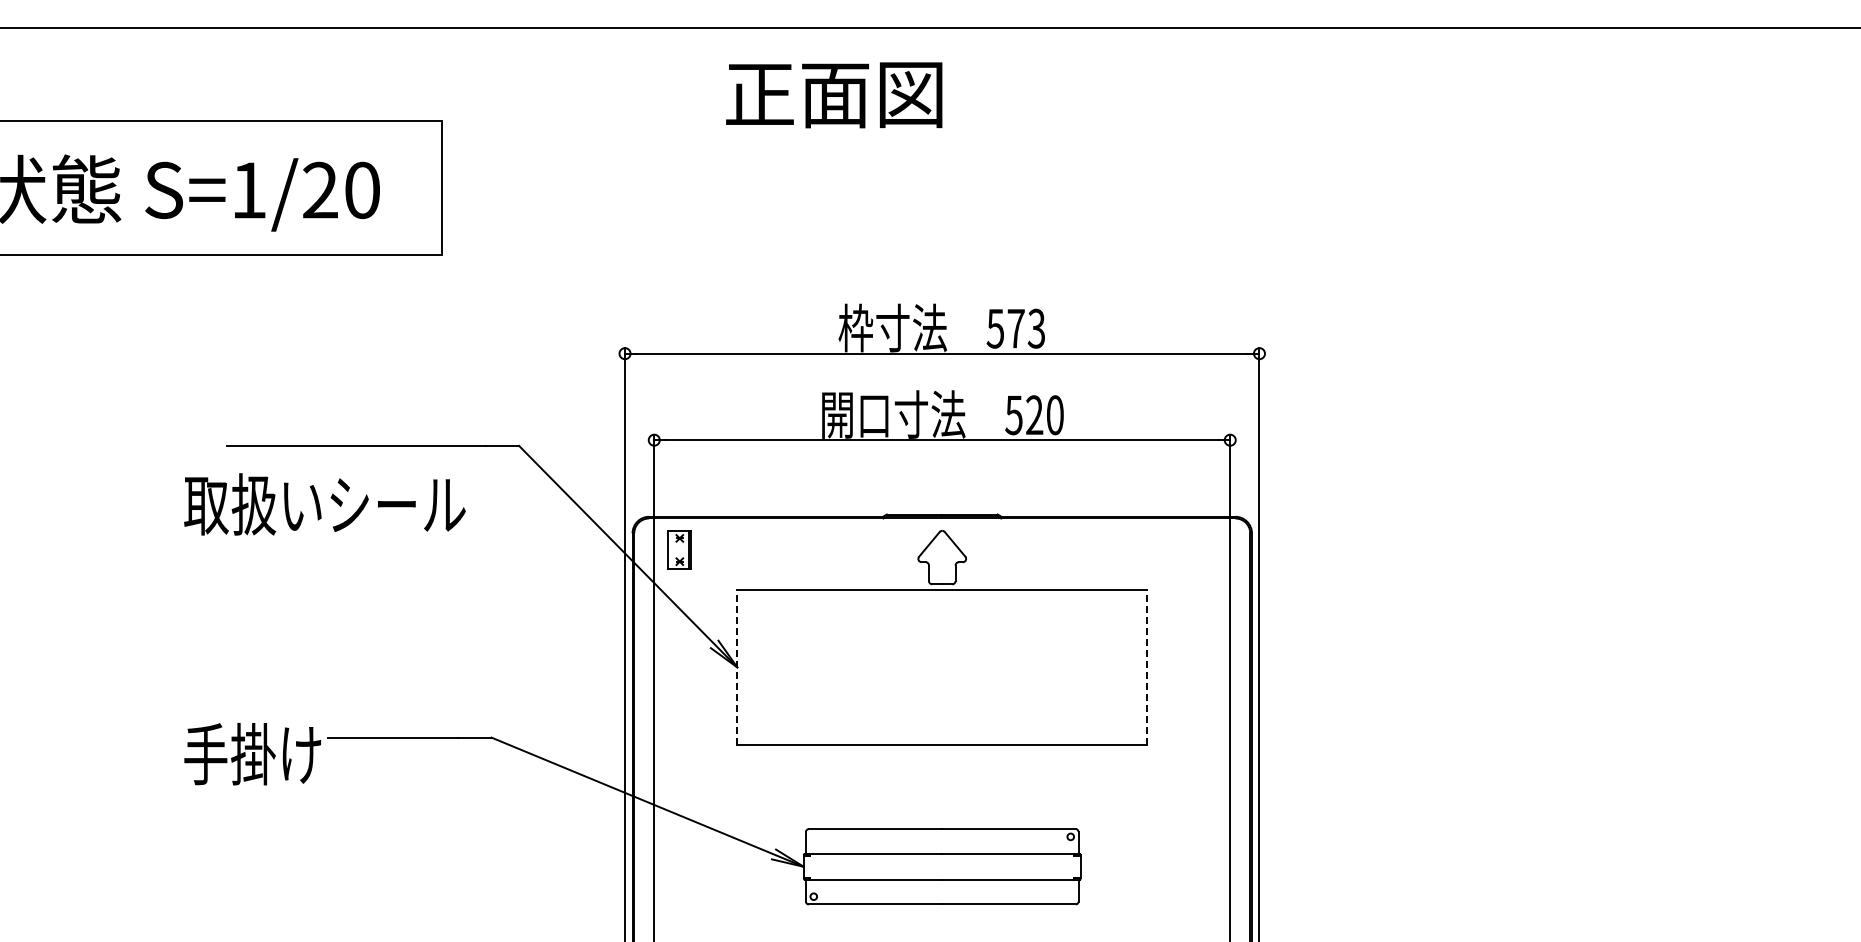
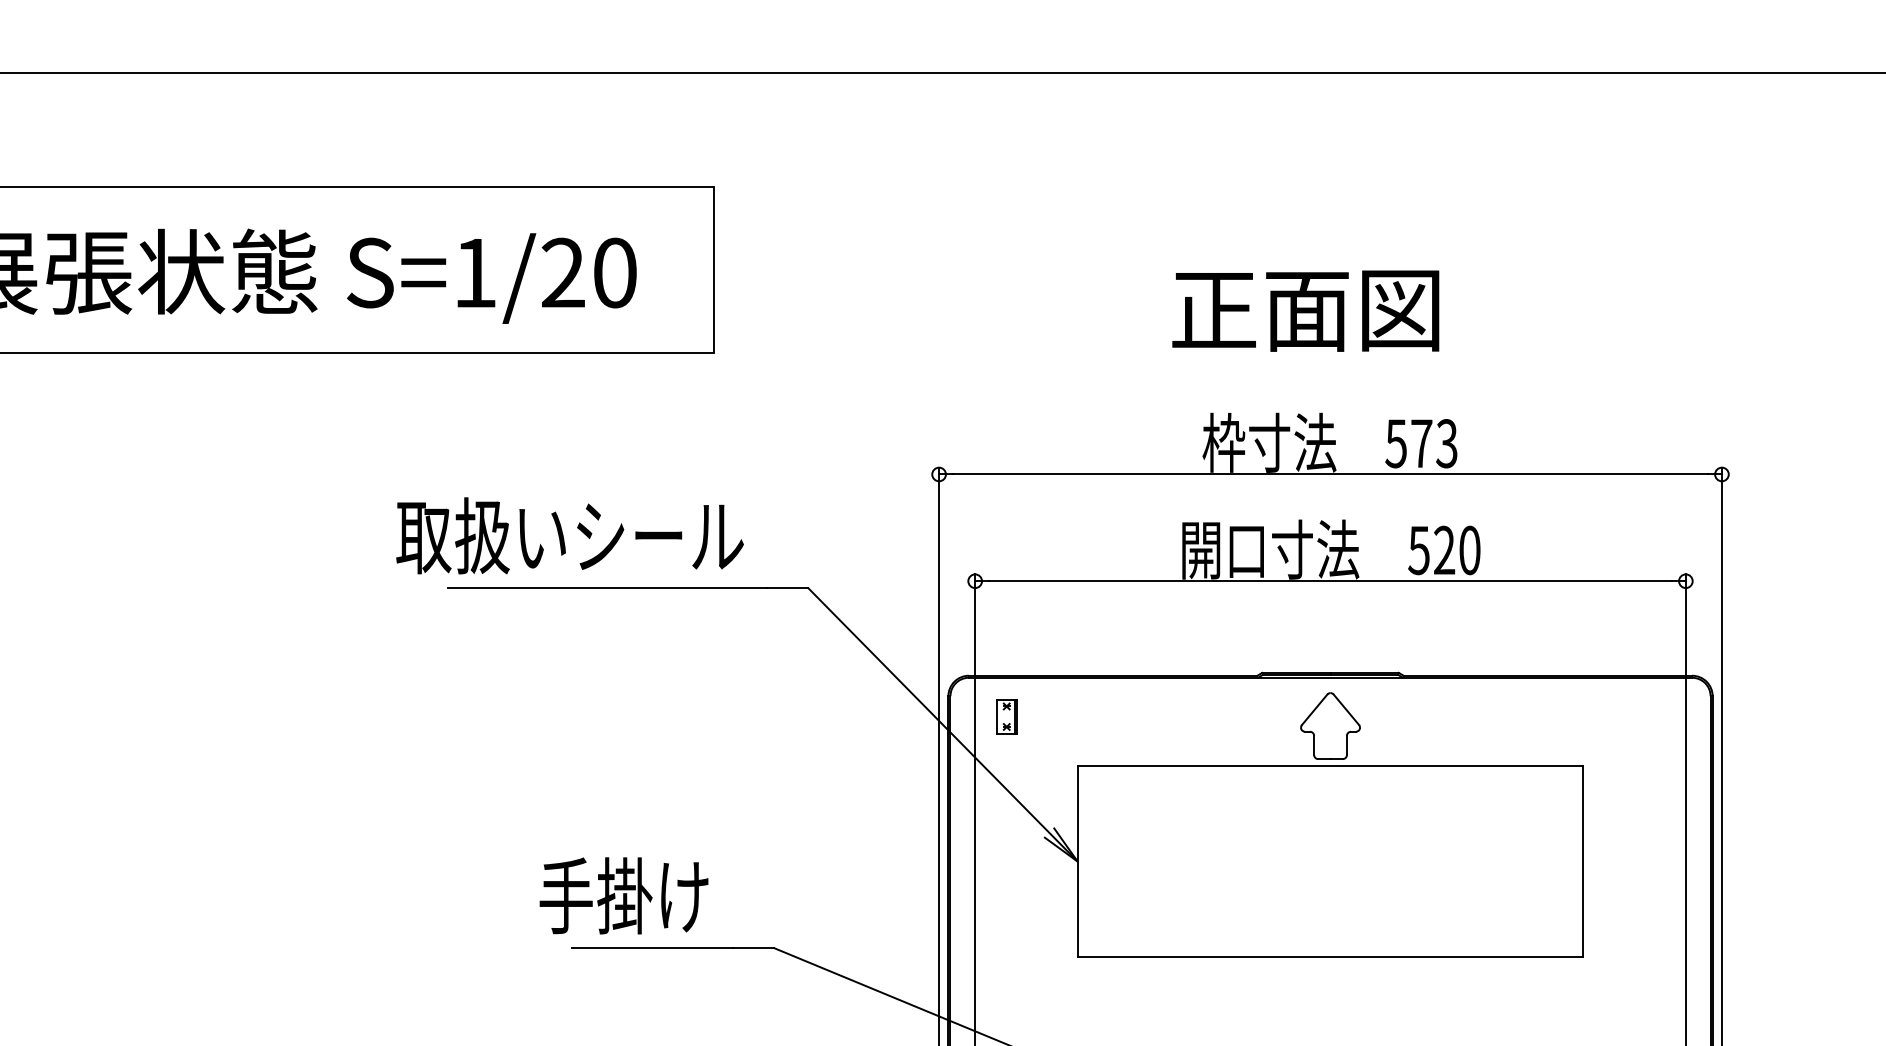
text: (834, 95) -> (1306, 311), moved
text: (324, 504) -> (569, 535), moved
part: (679, 549) -> (1006, 716), size x0.71
line: (737, 667) -> (1077, 861), dashed -> solid
line: (1147, 667) -> (1583, 861), dashed -> solid
text: (252, 754) -> (623, 896), moved

